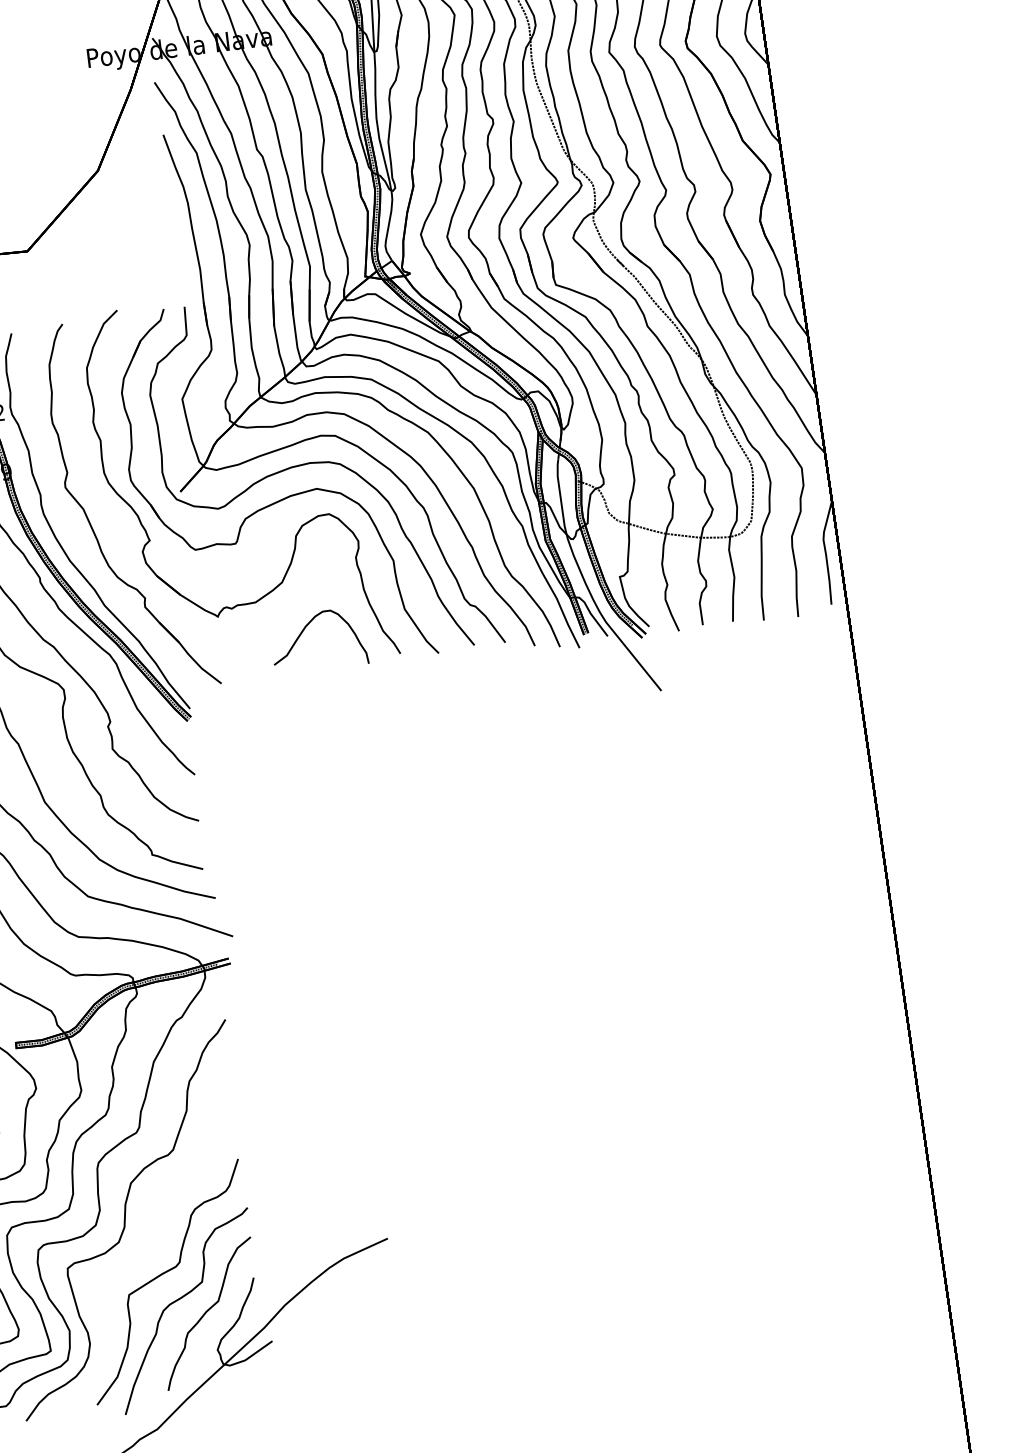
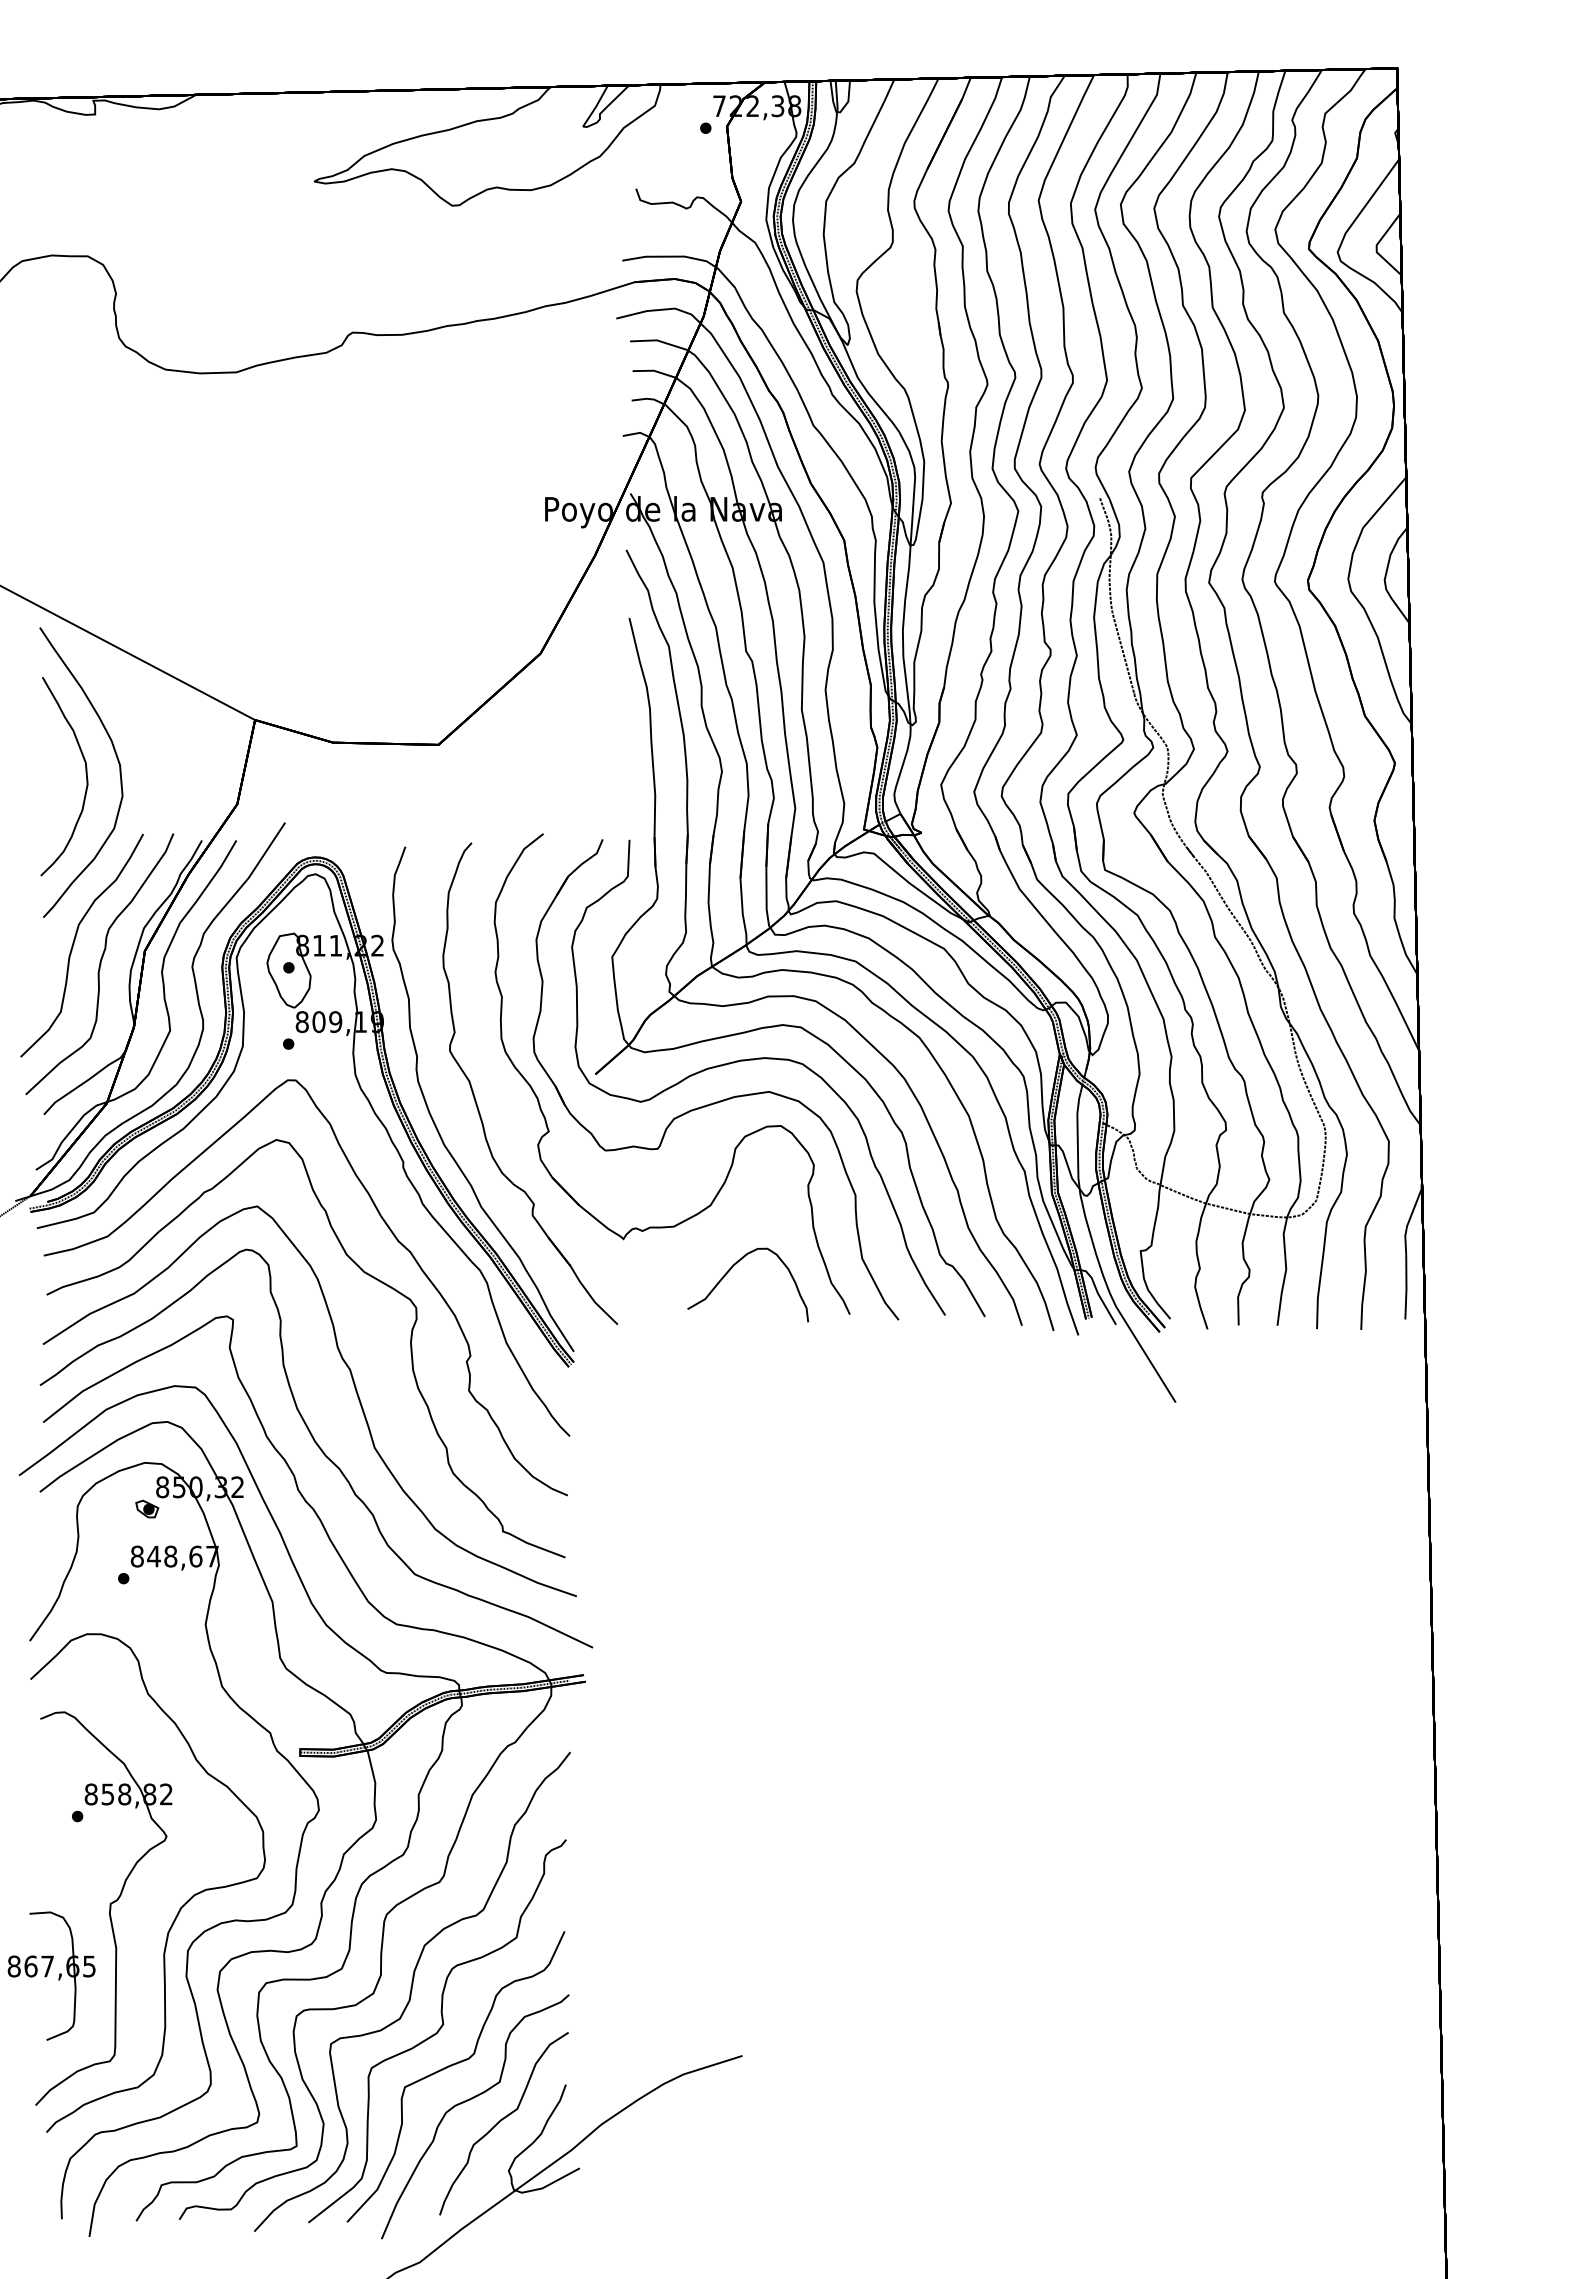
curve: (149, 1248) -> (437, 2031), added

